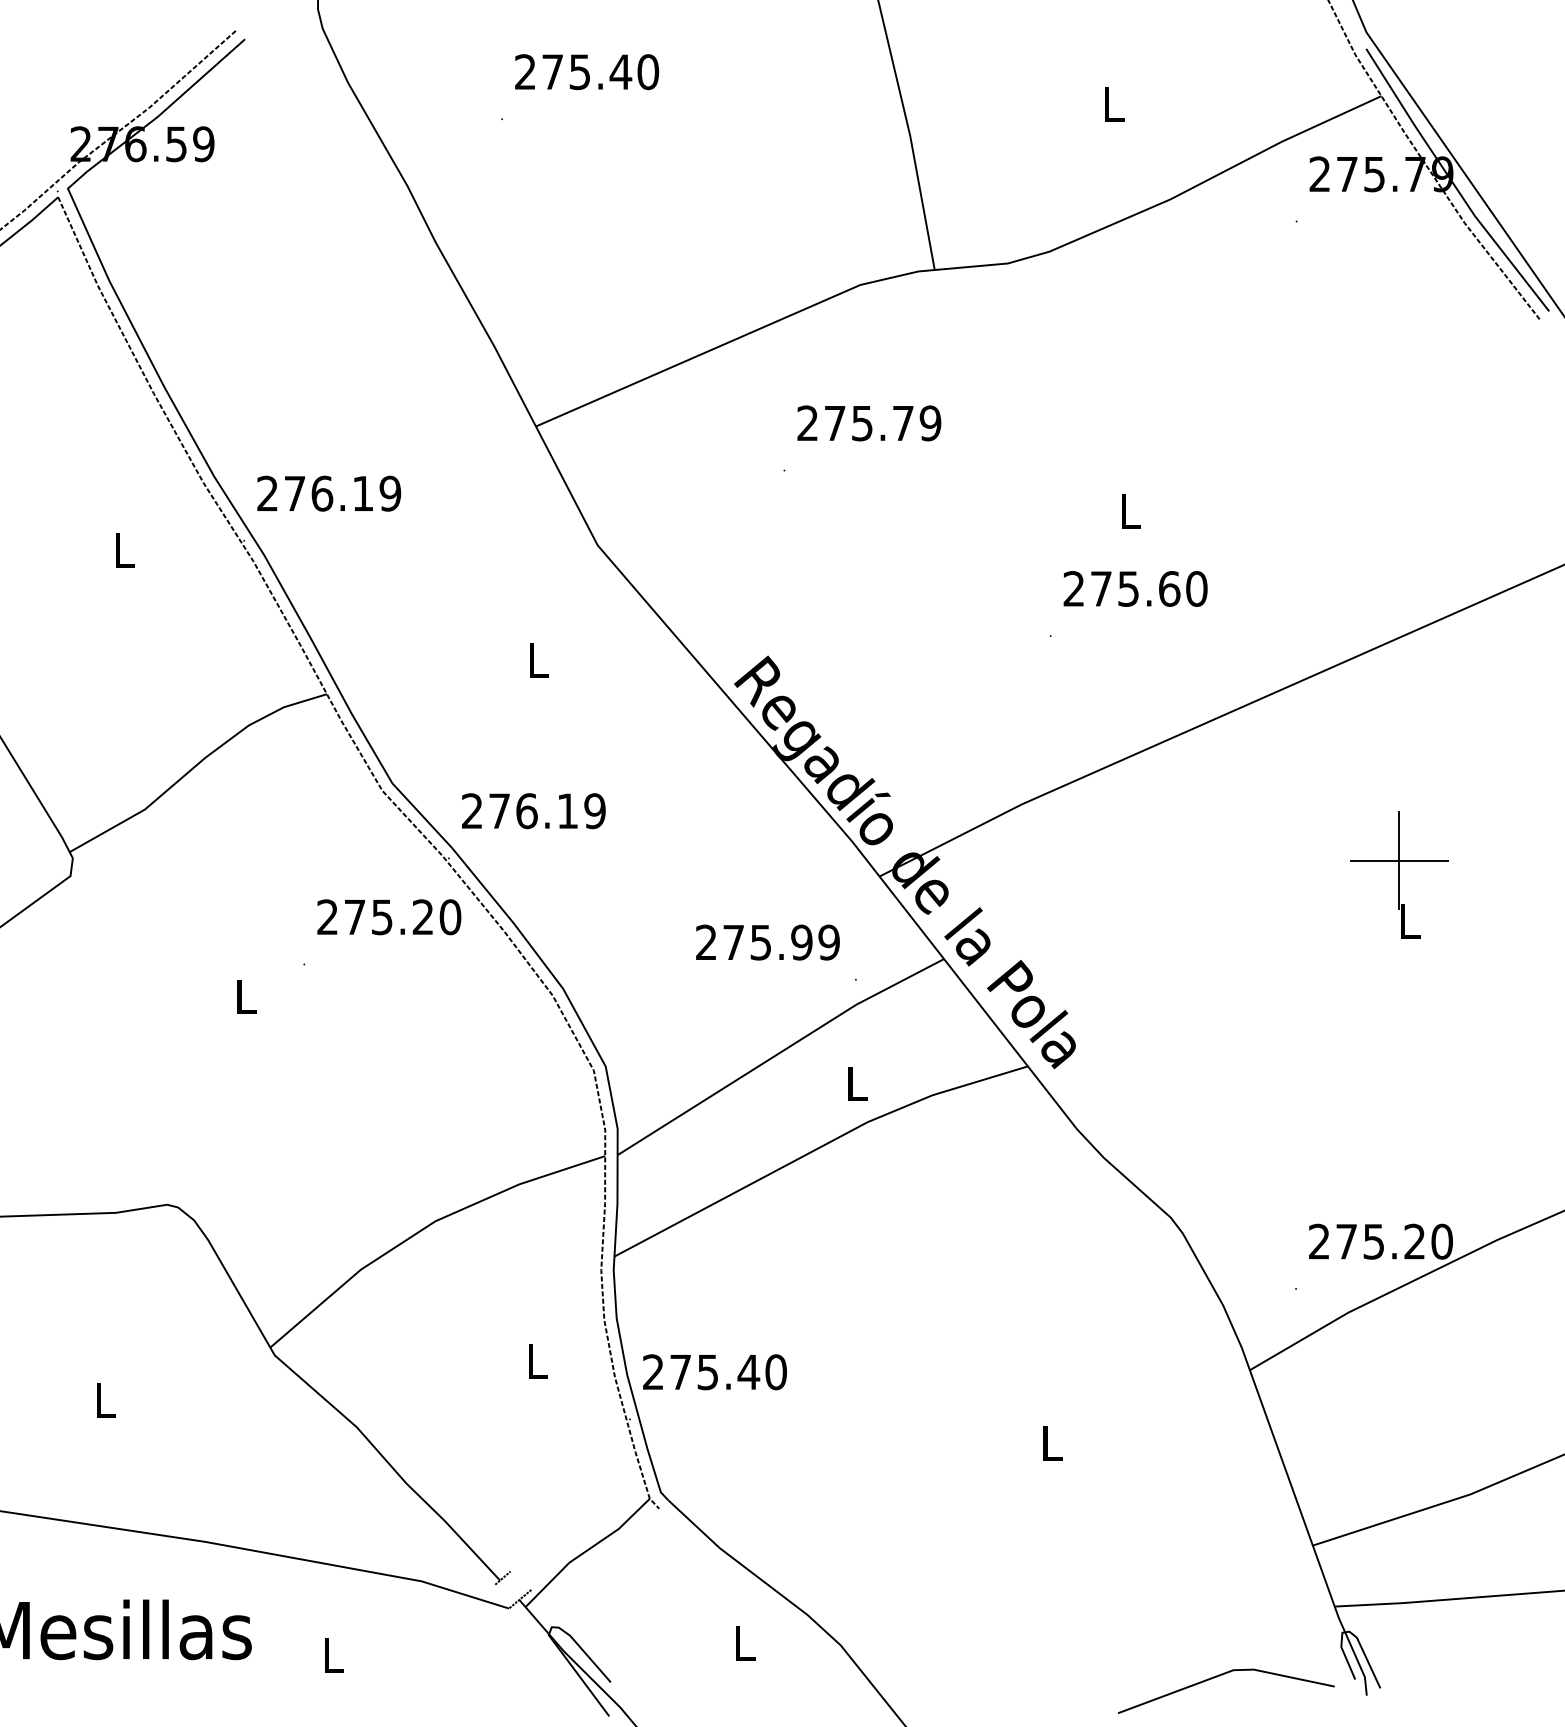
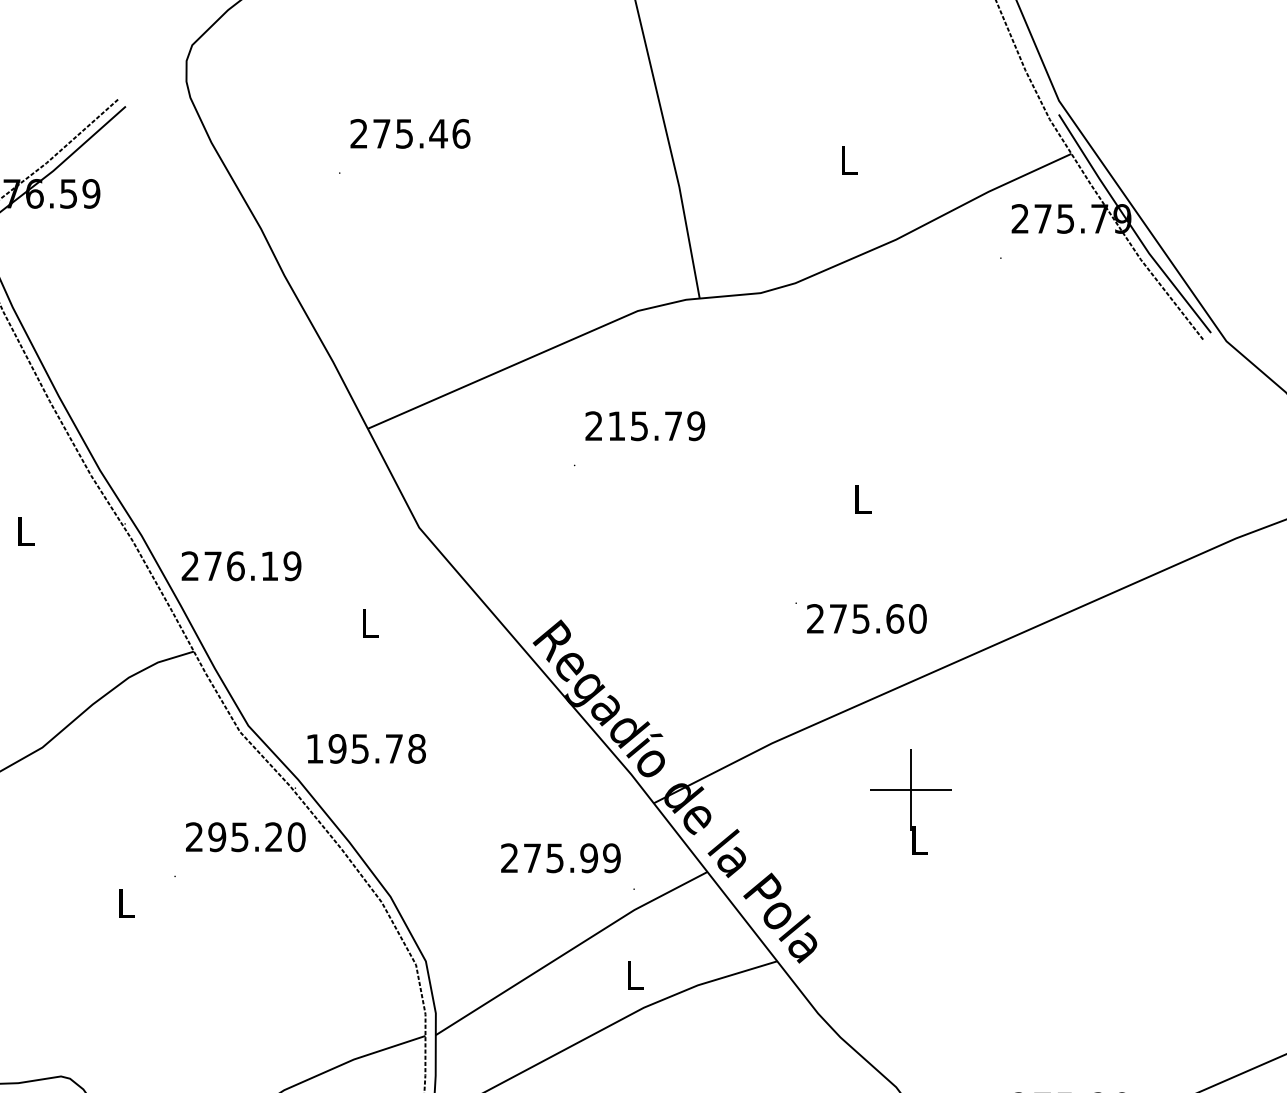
text: (648, 71) -> (461, 133), 275.40 -> 275.46
text: (835, 423) -> (617, 426), 275.79 -> 215.79
text: (329, 493) -> (241, 566), moved
text: (1135, 588) -> (866, 618), moved
text: (533, 811) -> (365, 749), 276.19 -> 195.78
part: (1399, 874) -> (910, 801), moved
text: (354, 917) -> (216, 837), 275.20 -> 295.20

